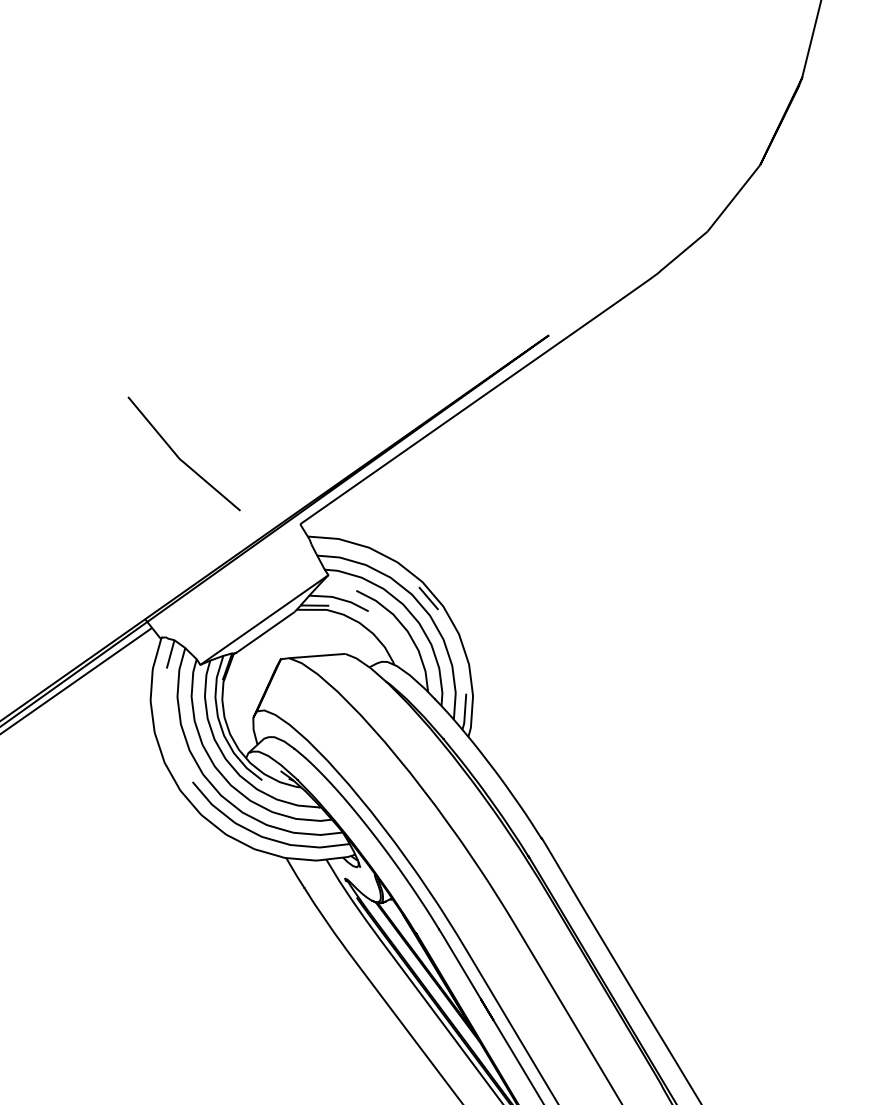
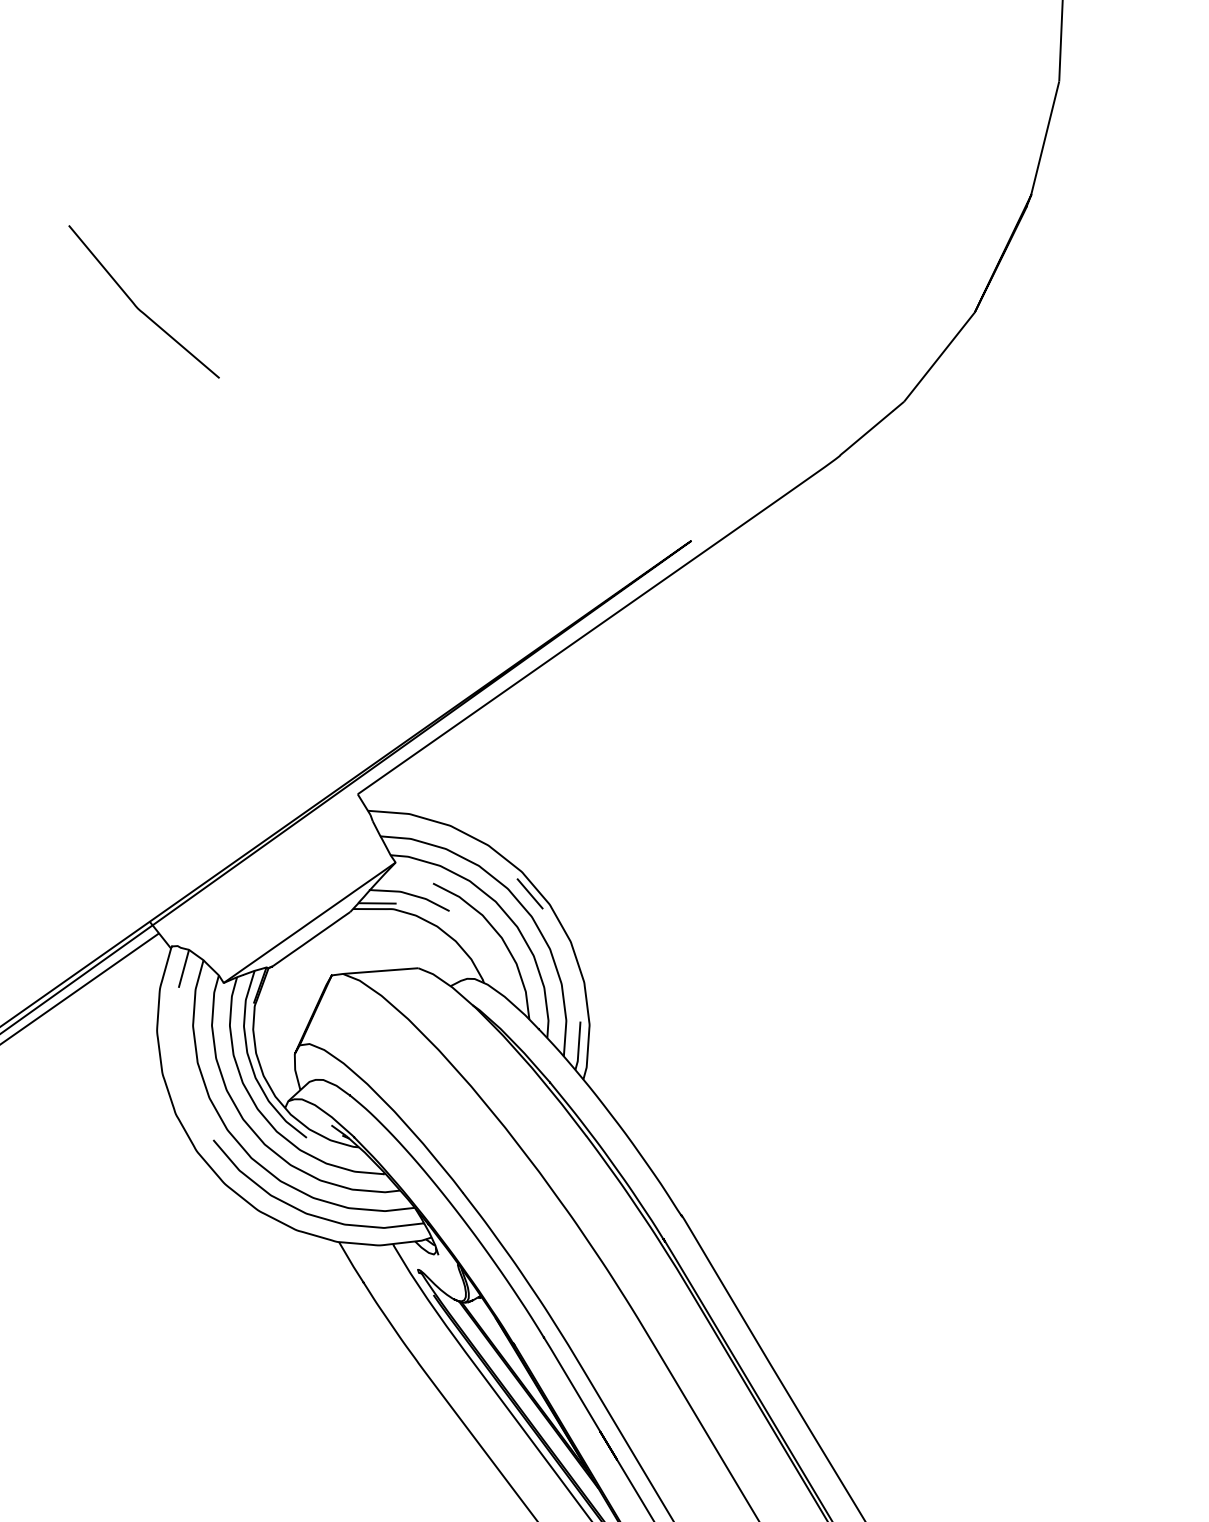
curve: (179, 457) -> (137, 306), moved

